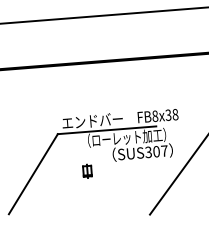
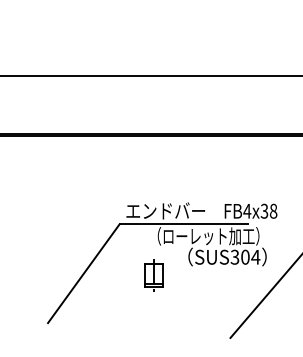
text: (155, 115) -> (247, 210), FB8x38 -> FB4x38
text: (164, 151) -> (255, 257), SUS307 -> SUS304
part: (87, 171) -> (153, 275), size x1.67

